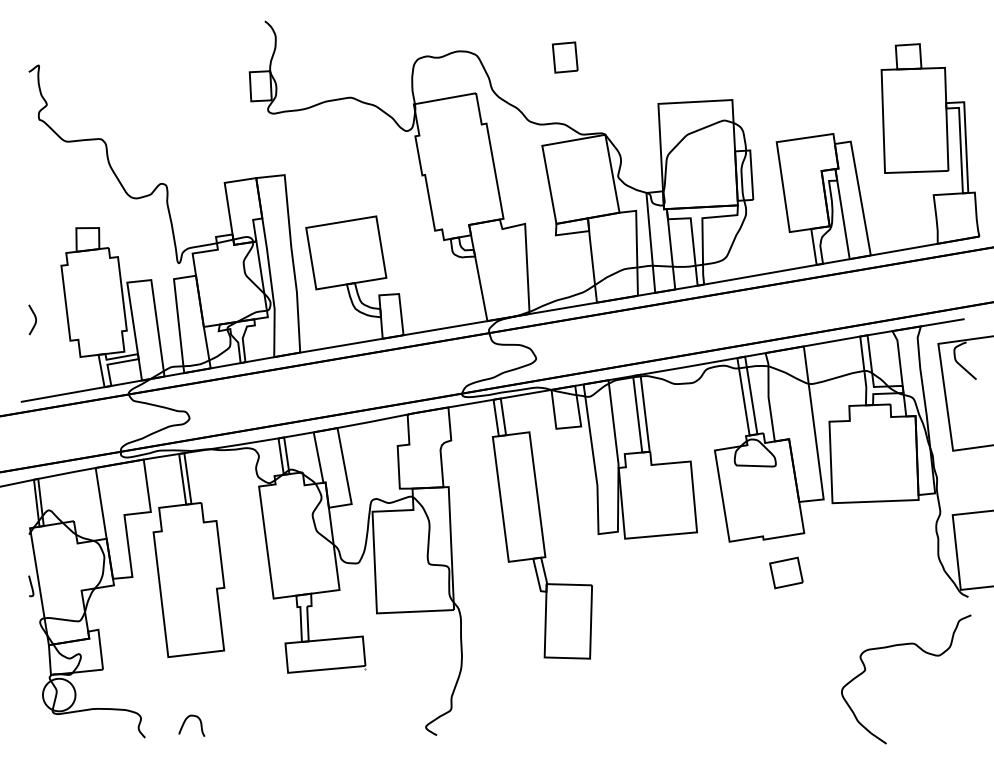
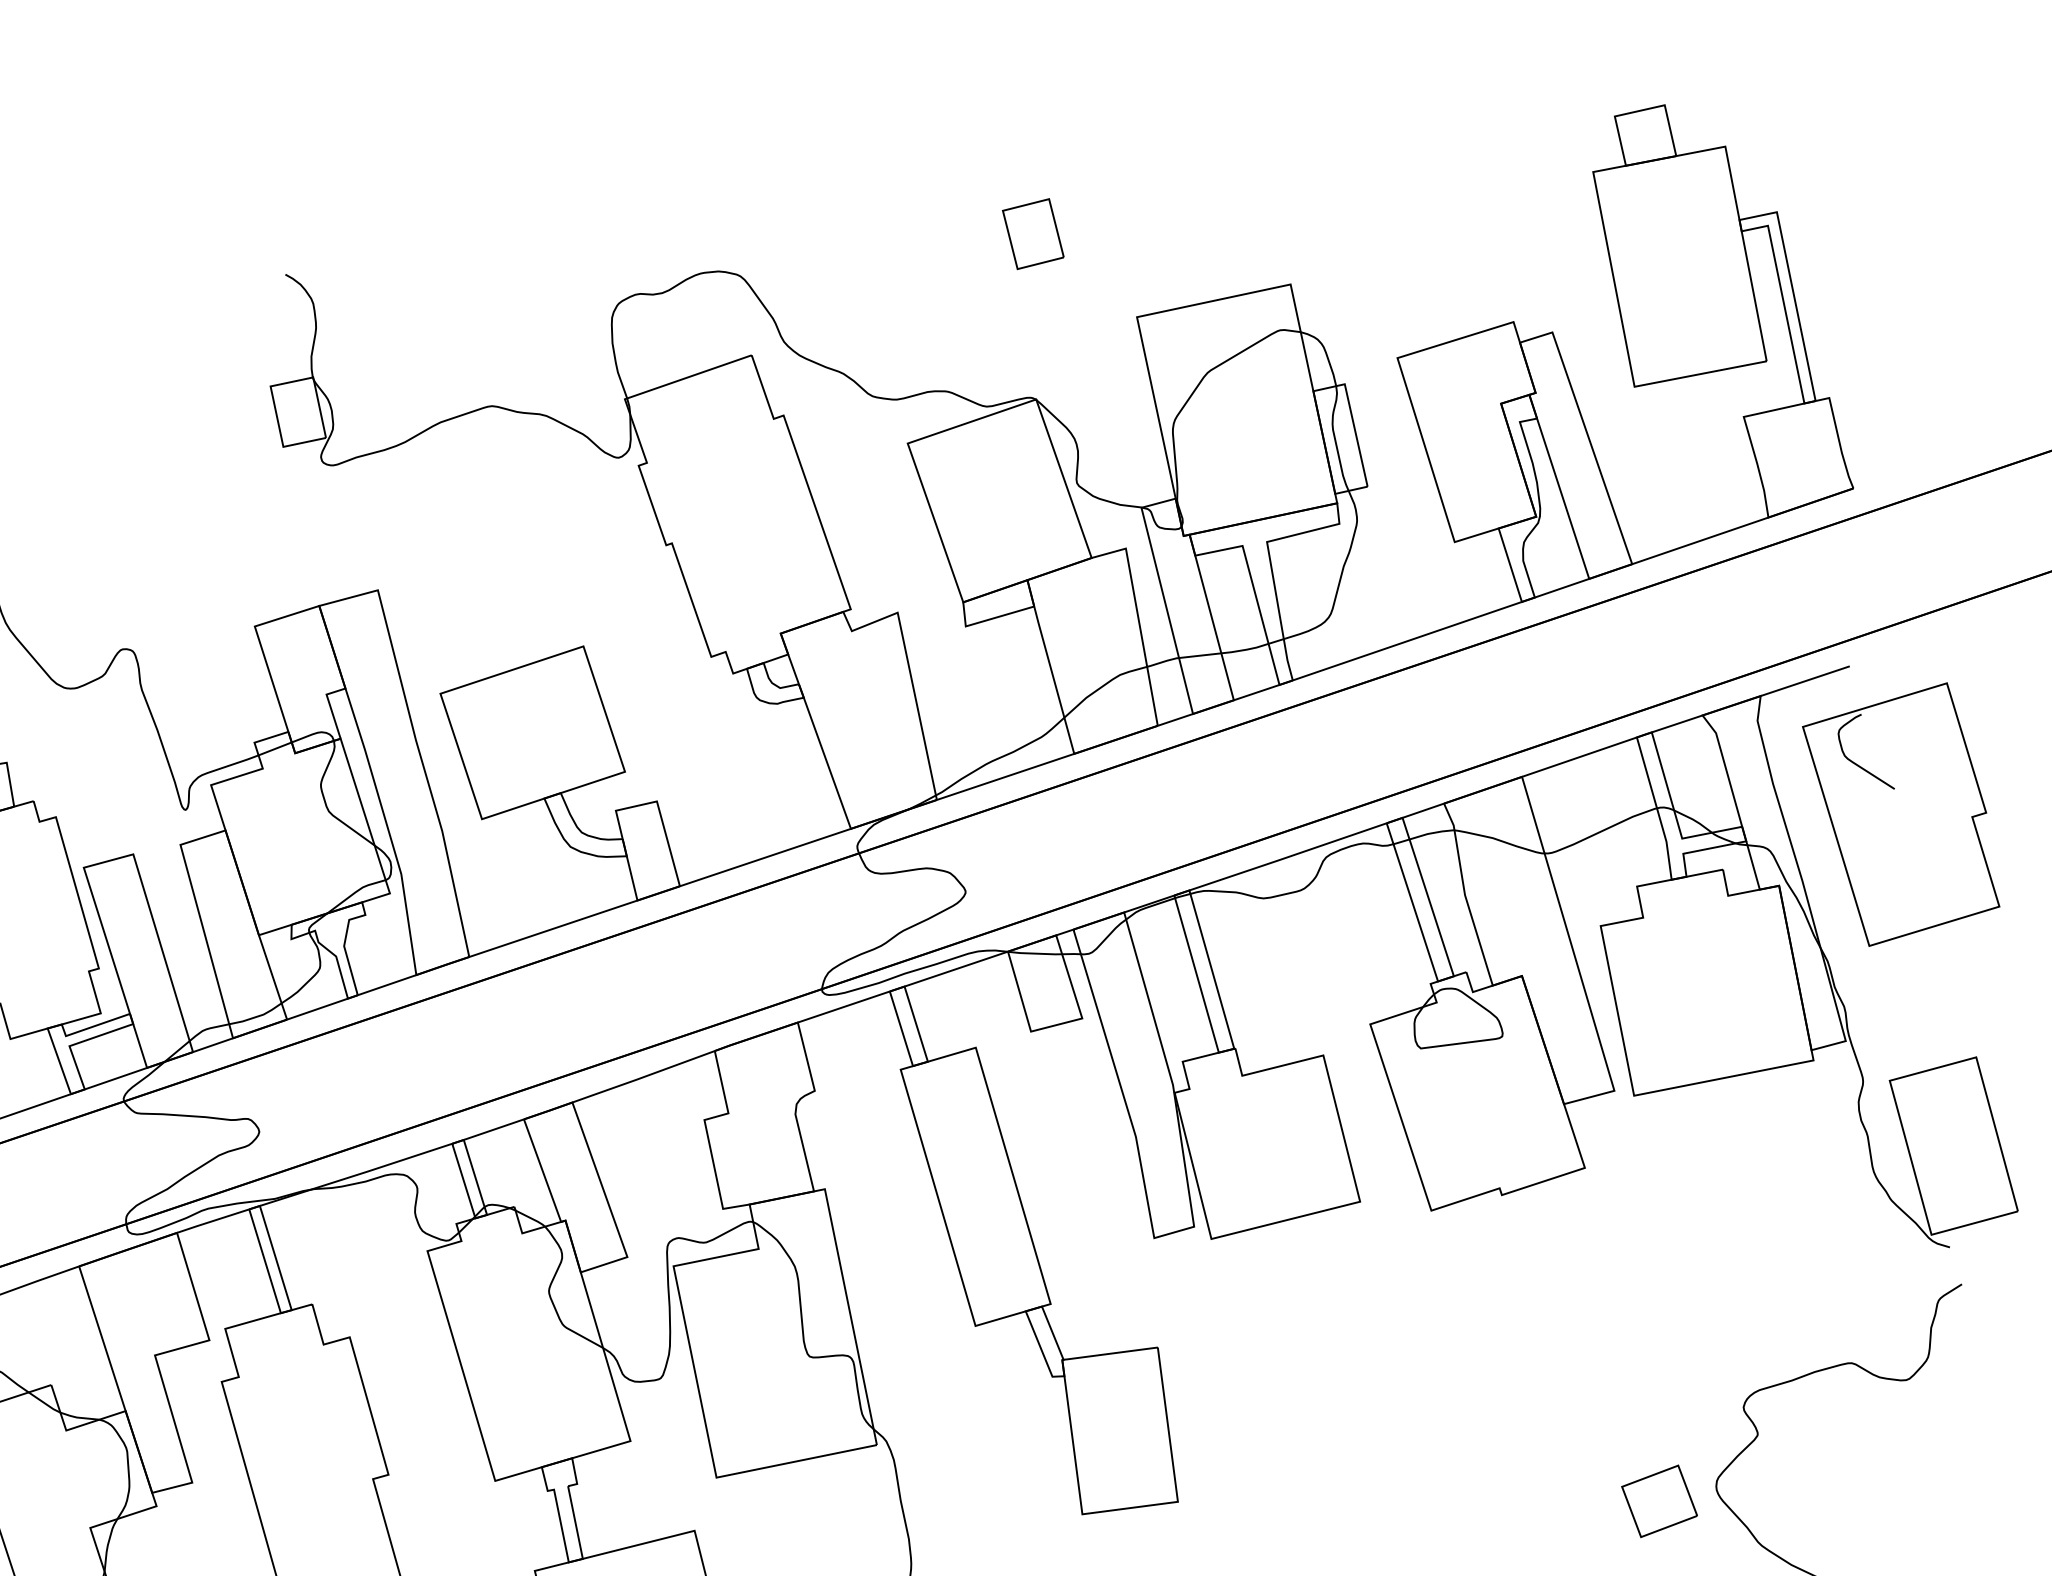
part: (564, 57) -> (1031, 234), moved
part: (786, 572) -> (1659, 1500), moved

